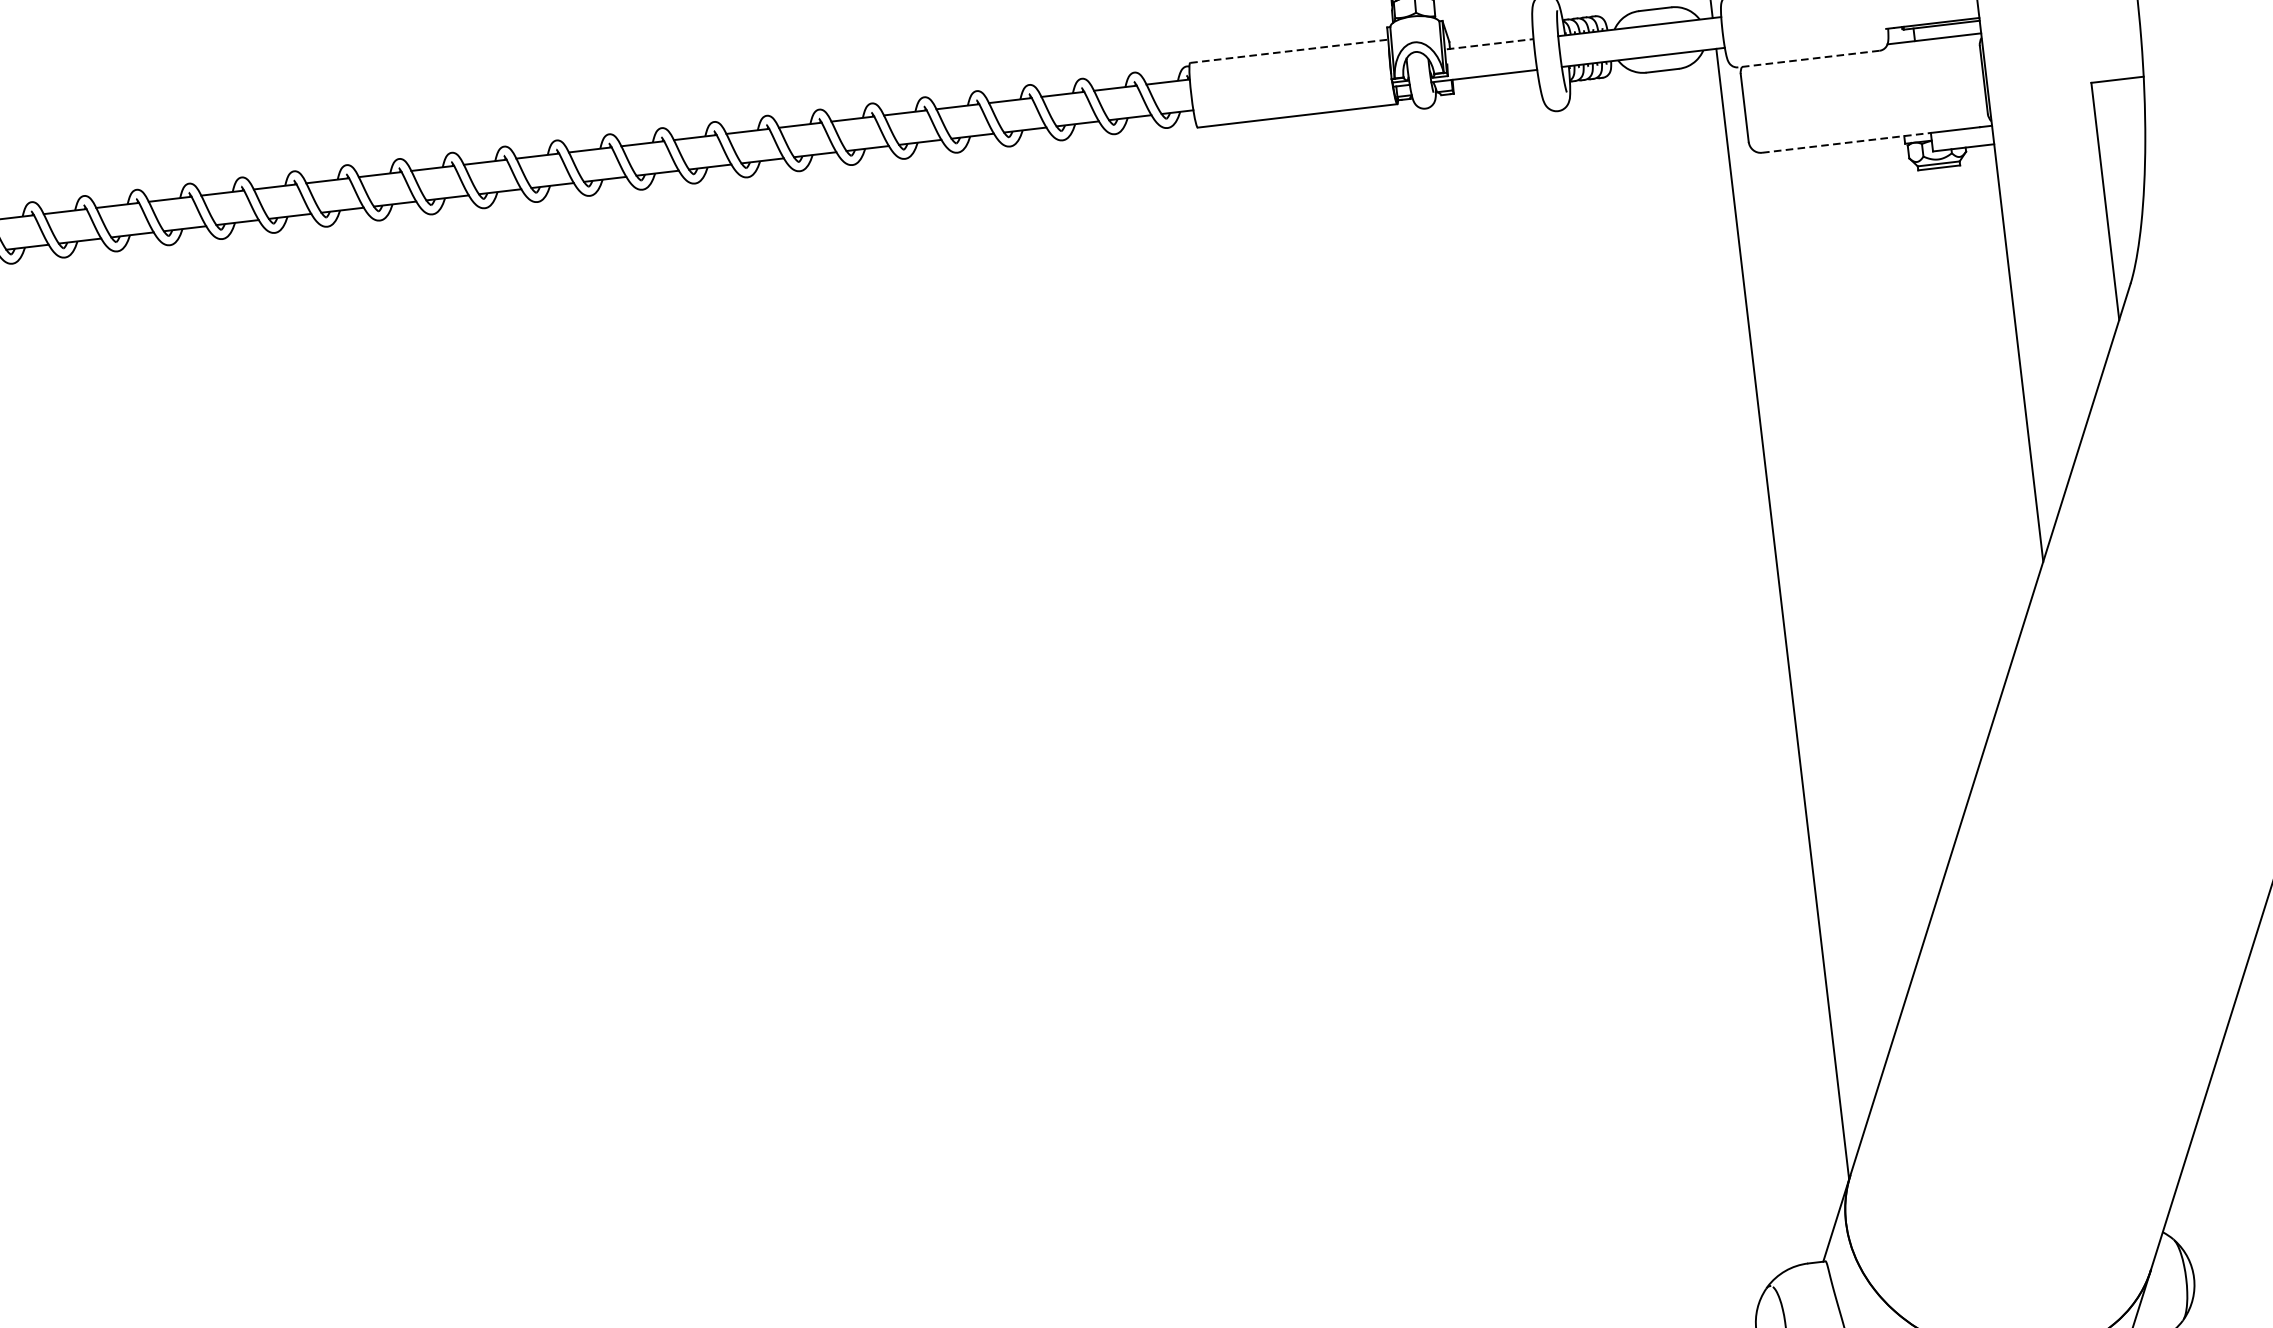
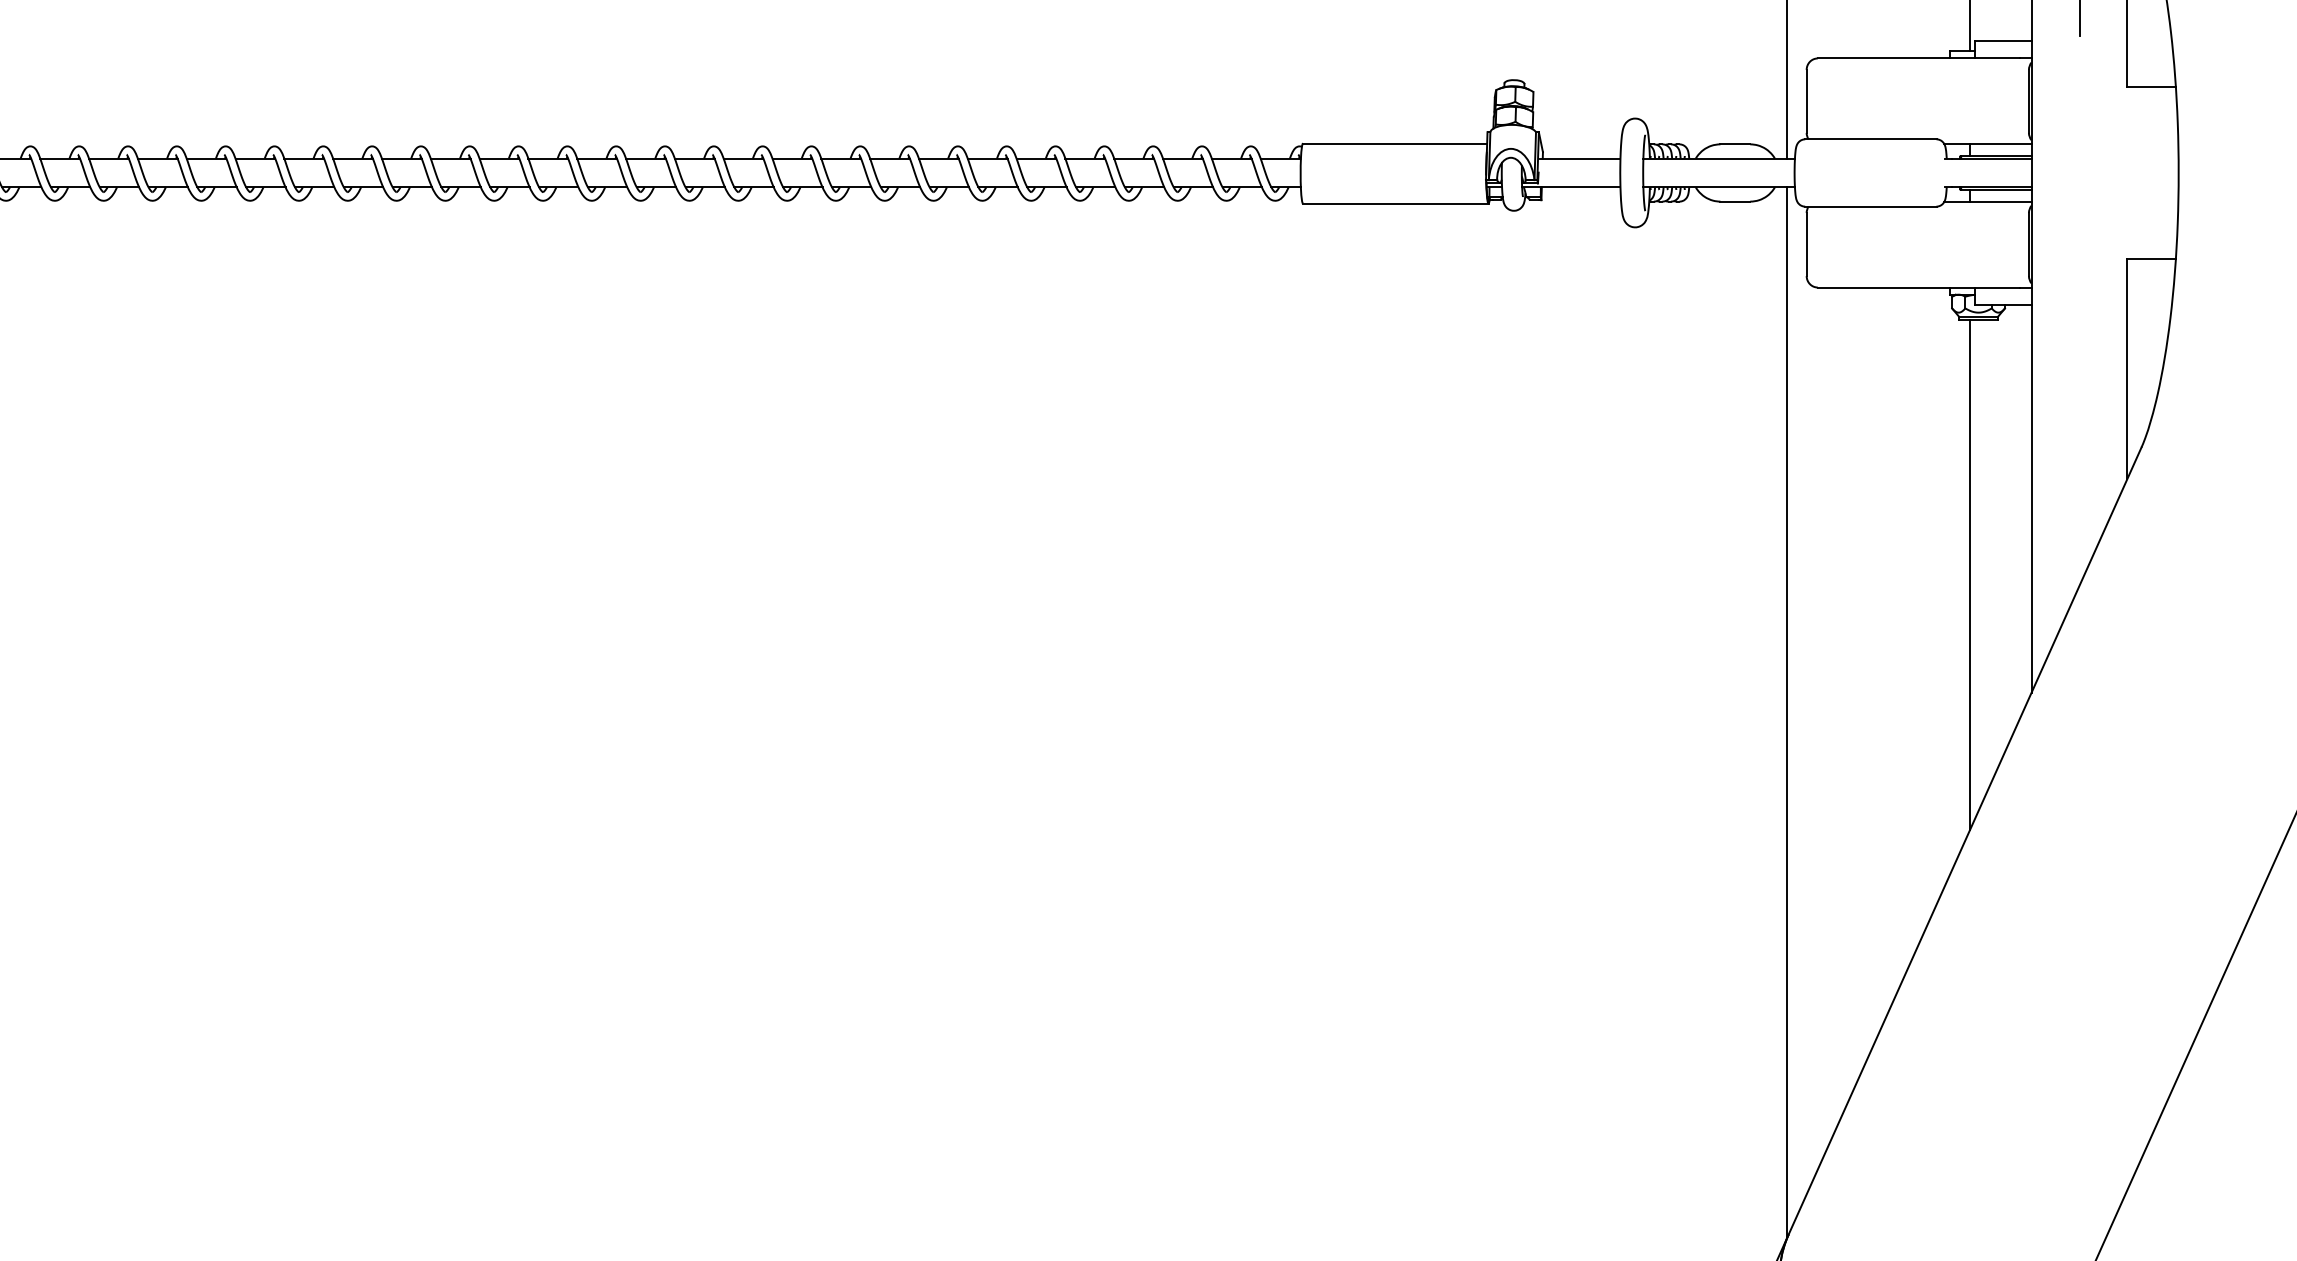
line: (1490, 43) -> (1580, 158), dashed -> solid
line: (1289, 51) -> (1395, 143), dashed -> solid
line: (1808, 58) -> (1870, 206), dashed -> solid
line: (1846, 142) -> (1896, 287), dashed -> solid
line: (1962, 443) -> (1970, 575), added

